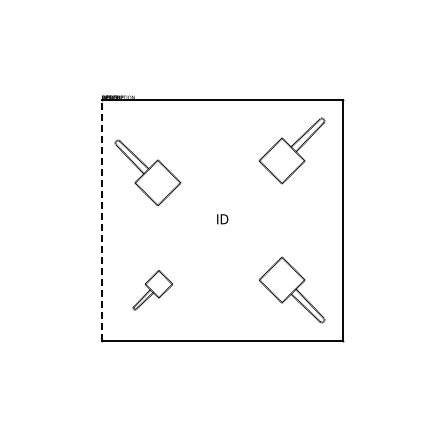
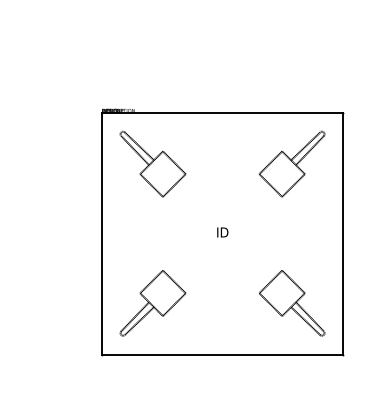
part: (147, 172) -> (152, 163), moved
line: (101, 220) -> (101, 233), dashed -> solid
part: (152, 290) -> (152, 303), size x1.67

